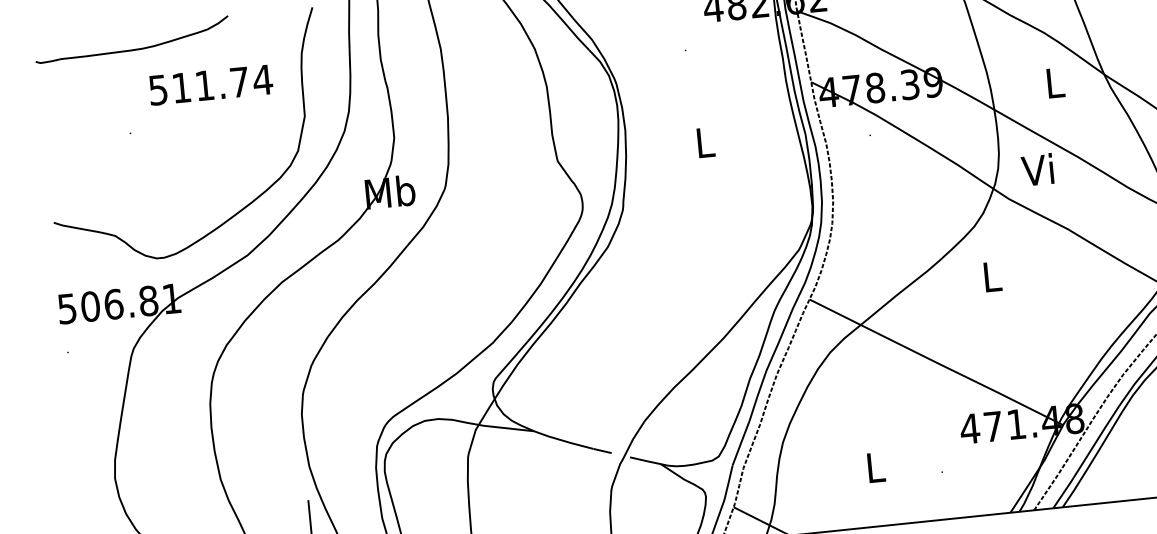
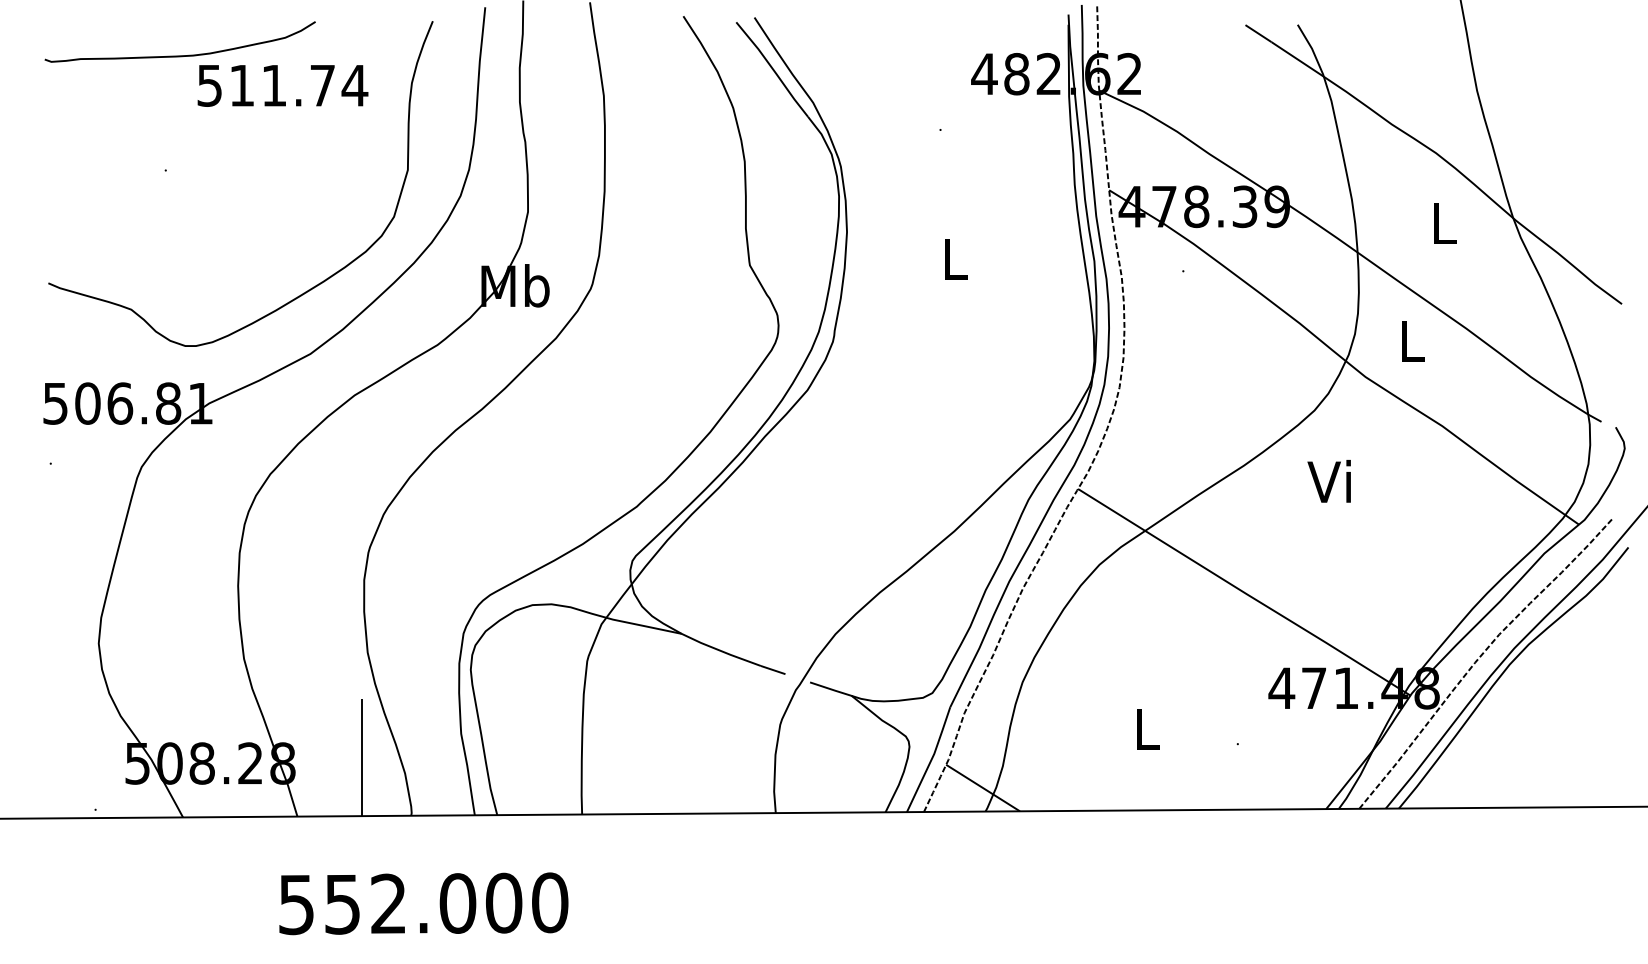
text: (210, 84) -> (282, 85), moved
text: (1037, 169) -> (1408, 340), Vi -> L
text: (989, 276) -> (1328, 480), L -> Vi

